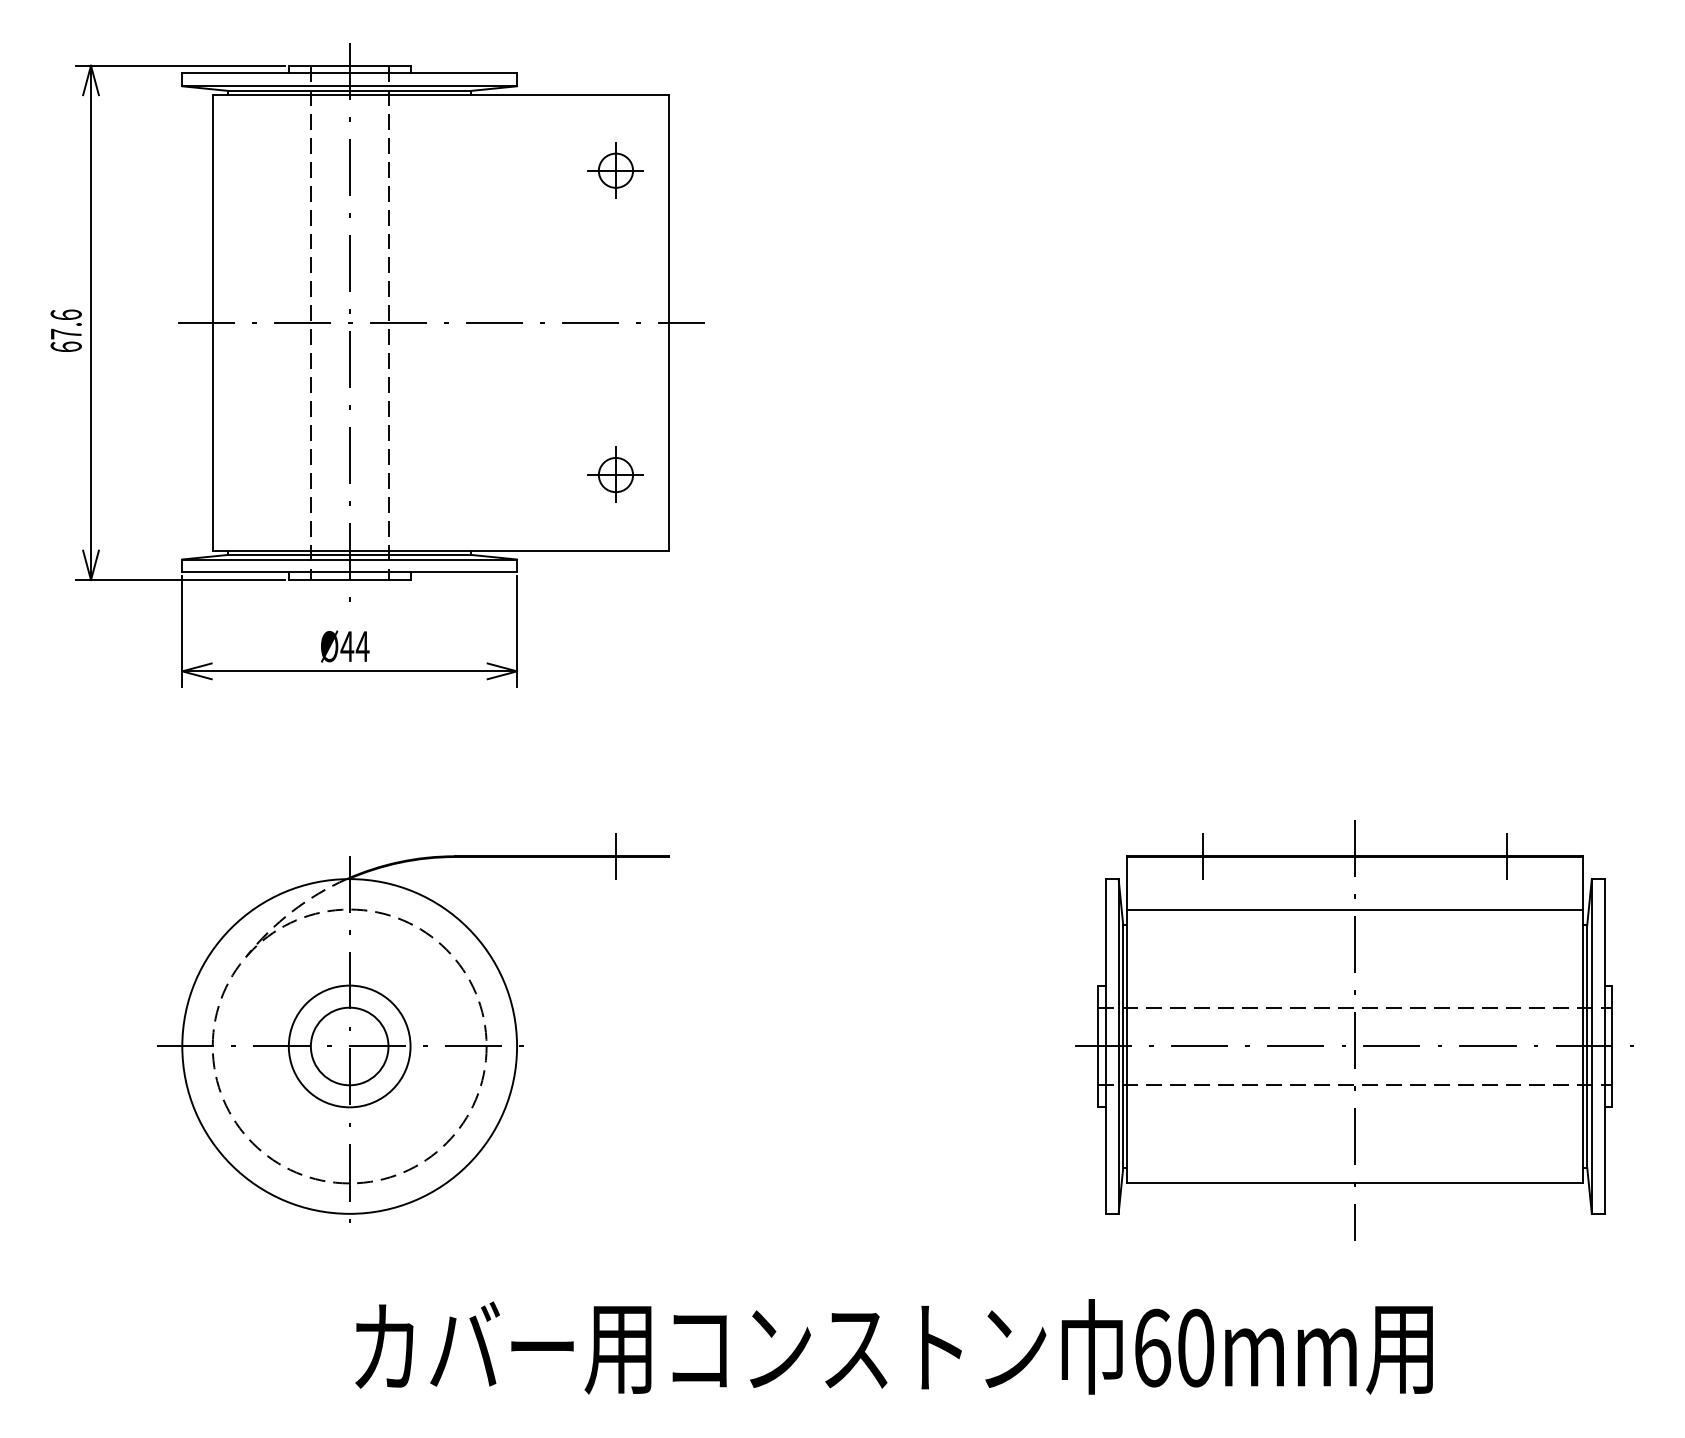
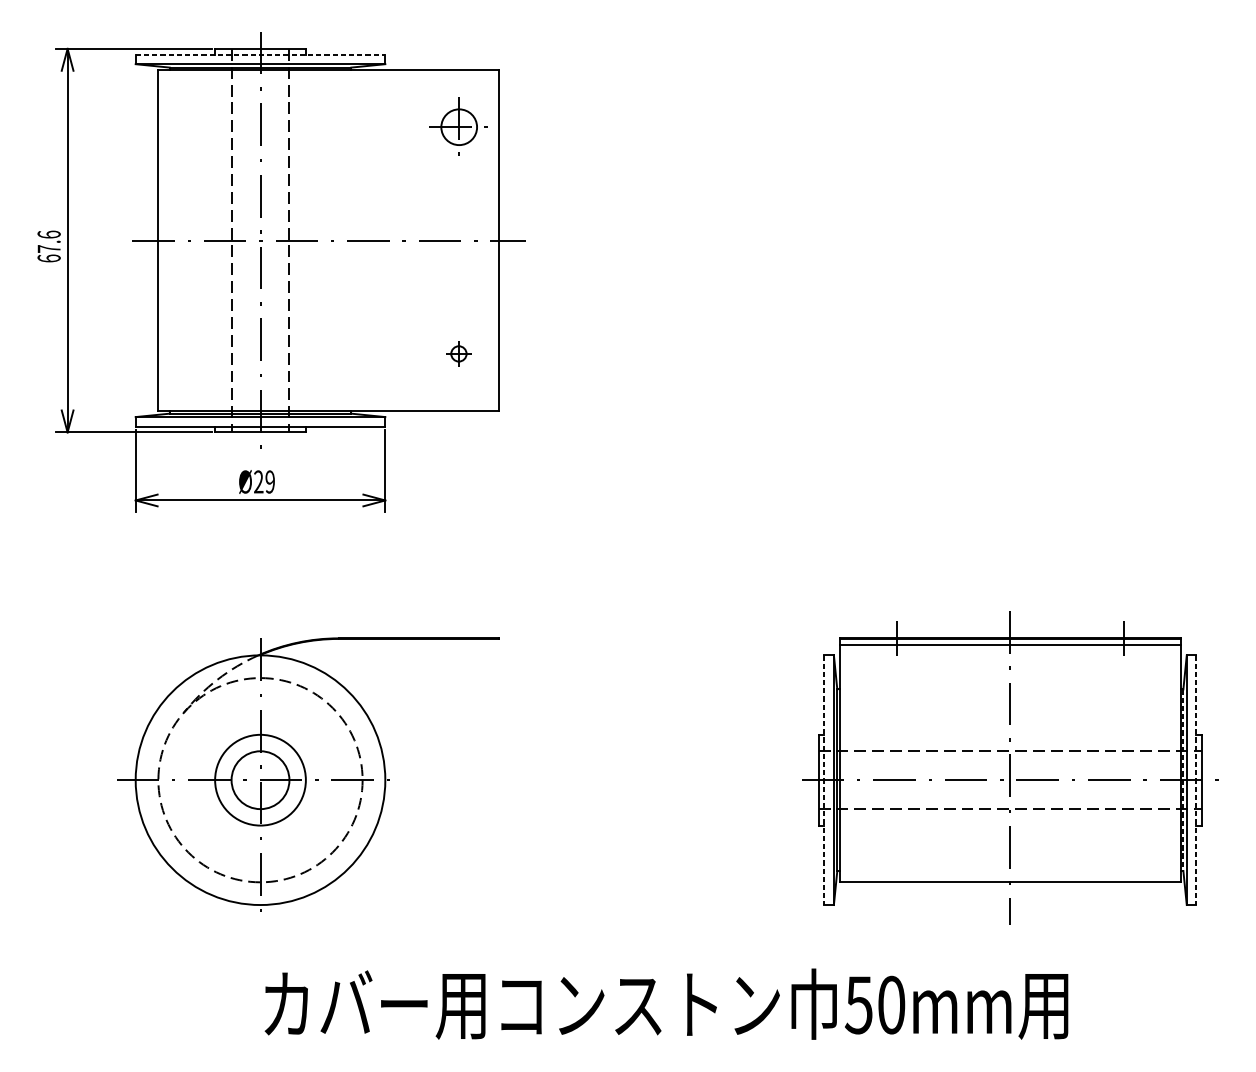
line: (350, 73) -> (261, 54), solid -> dashed
part: (615, 170) -> (458, 126), size x1.4
part: (615, 474) -> (458, 353), size x0.6
text: (354, 646) -> (264, 481), Ø44 -> Ø29
line: (615, 856) -> (458, 638), removed
line: (1354, 909) -> (1009, 645), moved
line: (1105, 1046) -> (824, 780), solid -> dashed
line: (1587, 1046) -> (1183, 780), solid -> dashed
line: (1604, 1046) -> (1196, 780), solid -> dashed
text: (1152, 1347) -> (859, 1004), 60mm -> 50mm

